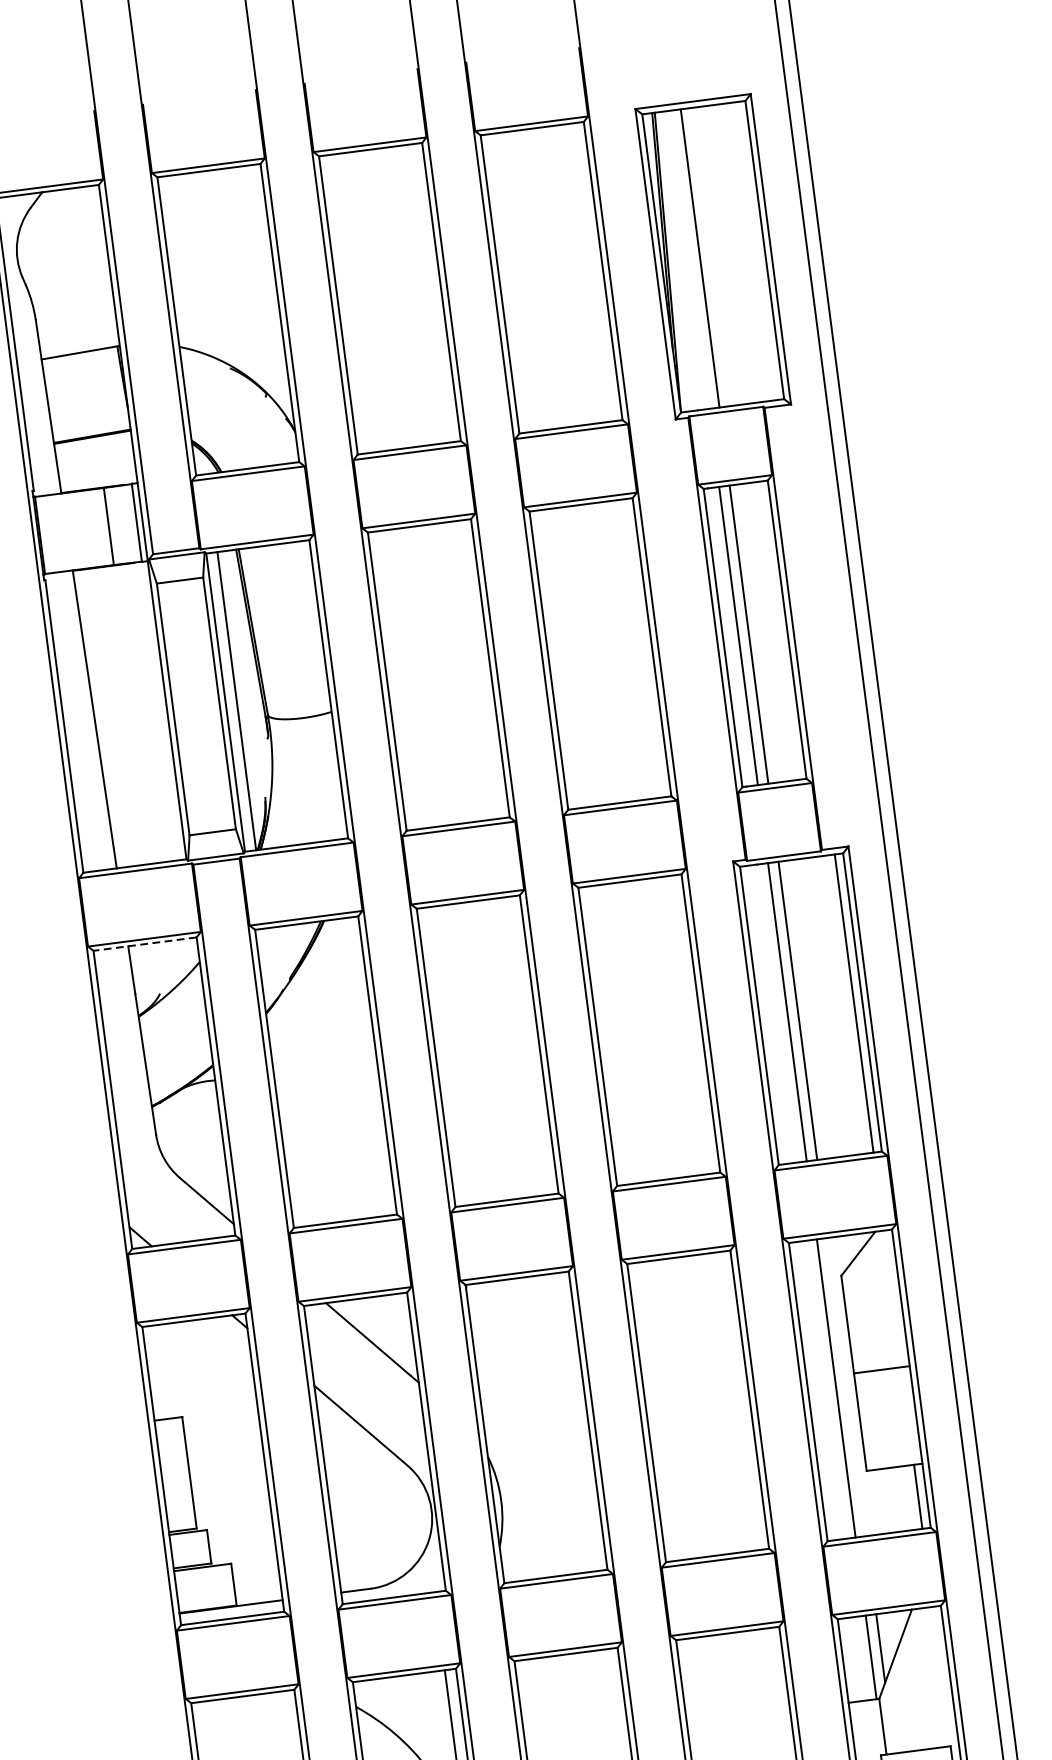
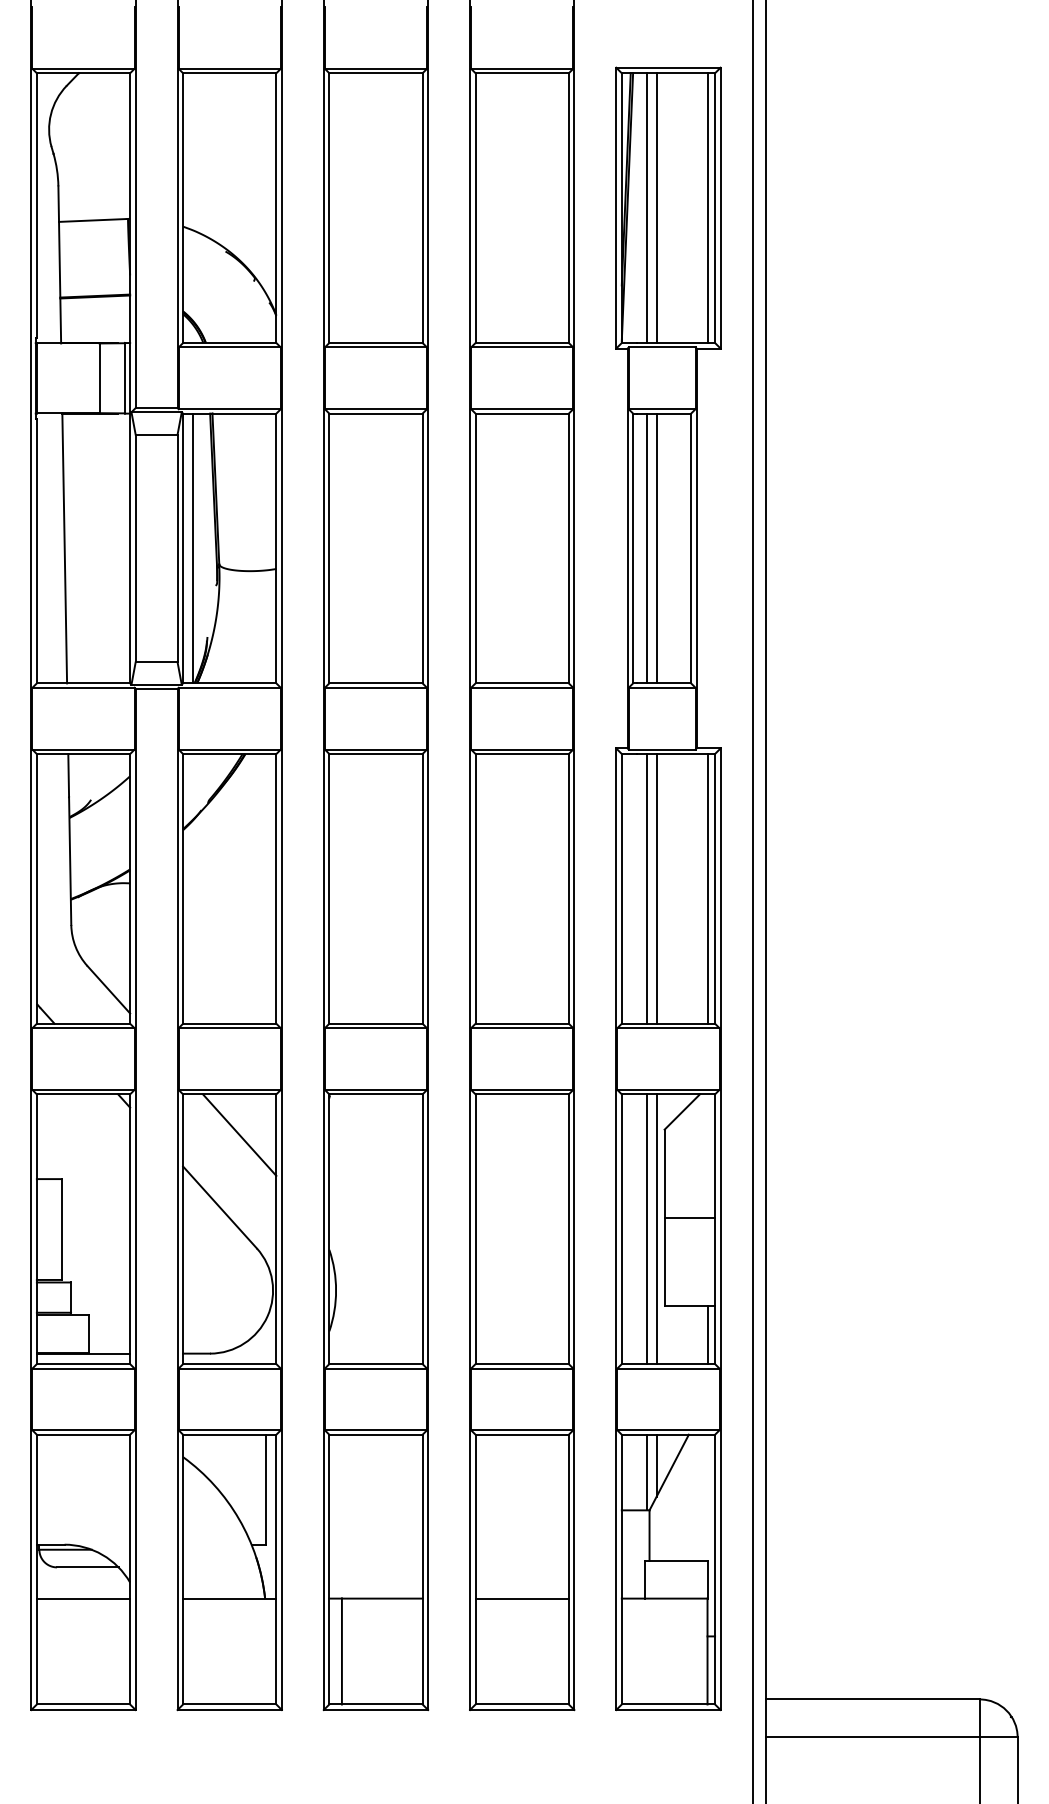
line: (756, 251) -> (707, 208), added
line: (690, 260) -> (647, 208), added
line: (145, 944) -> (83, 754), dashed -> solid
line: (846, 1387) -> (656, 1229), added

